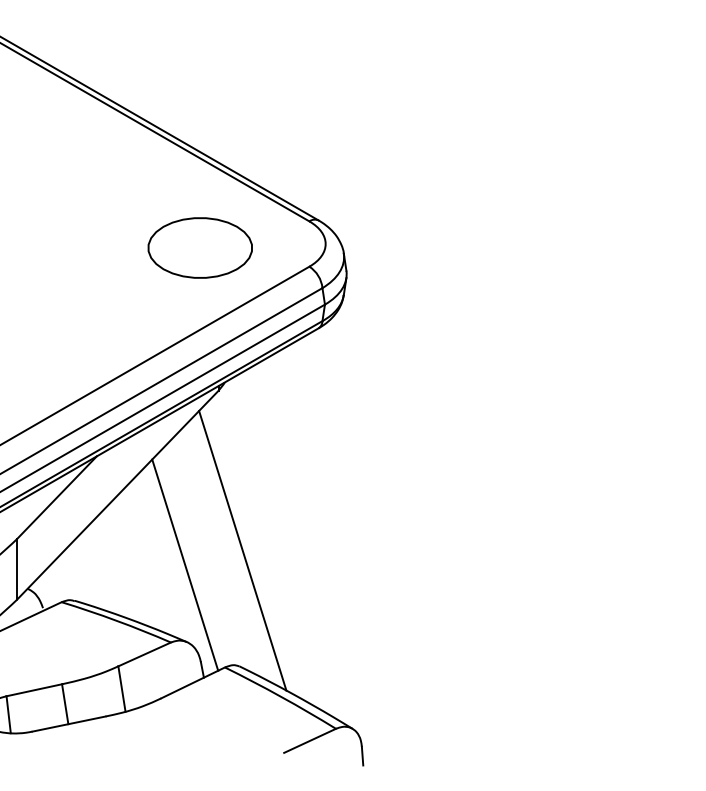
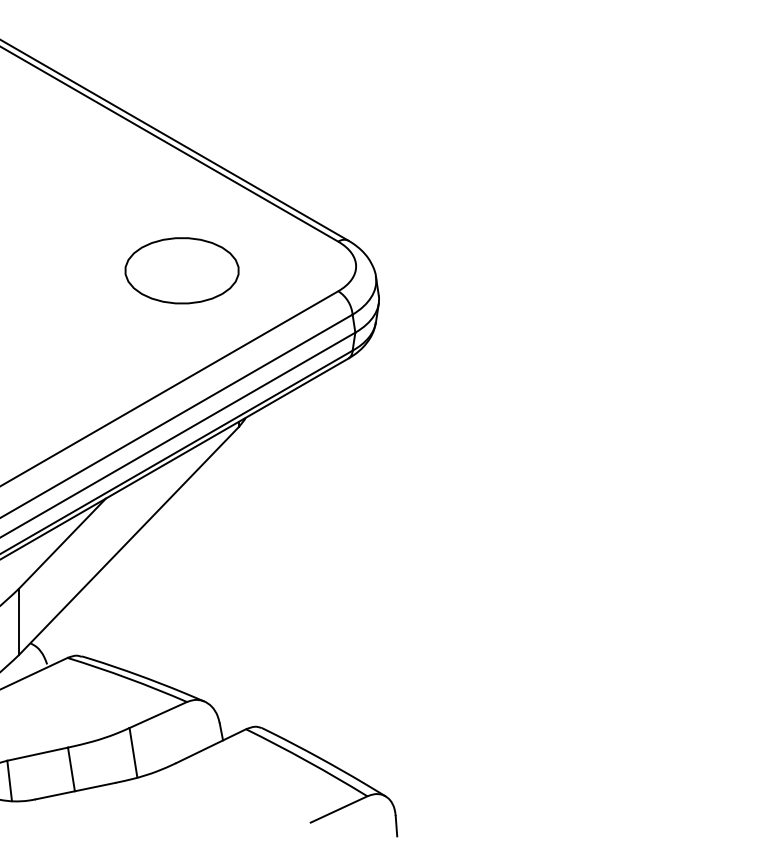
part: (199, 247) -> (181, 270), moved
line: (242, 550) -> (265, 601), removed
line: (185, 565) -> (202, 617), removed

